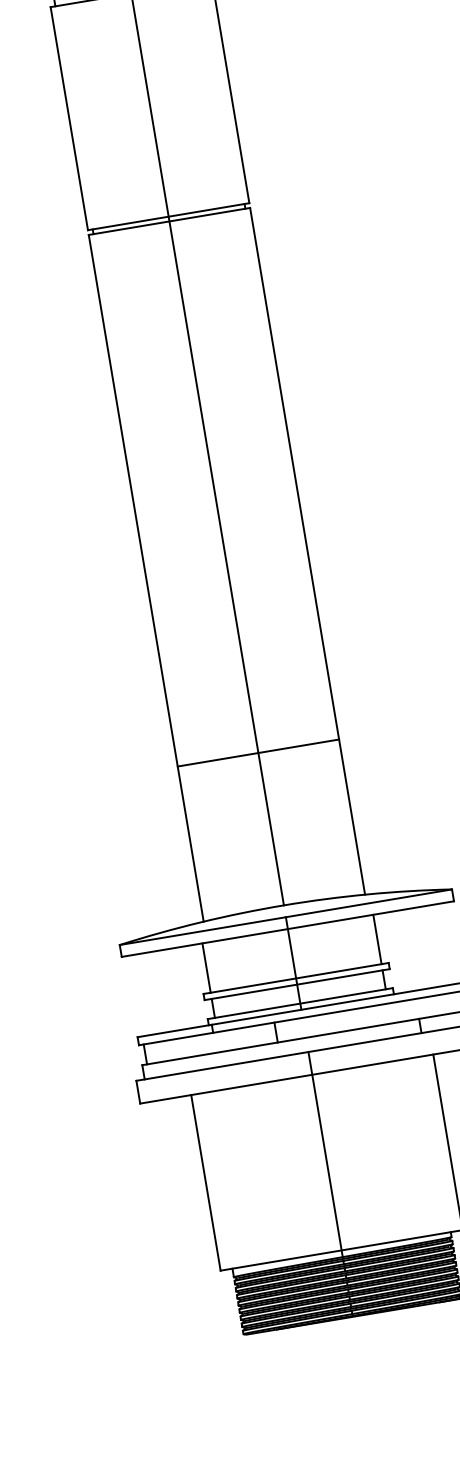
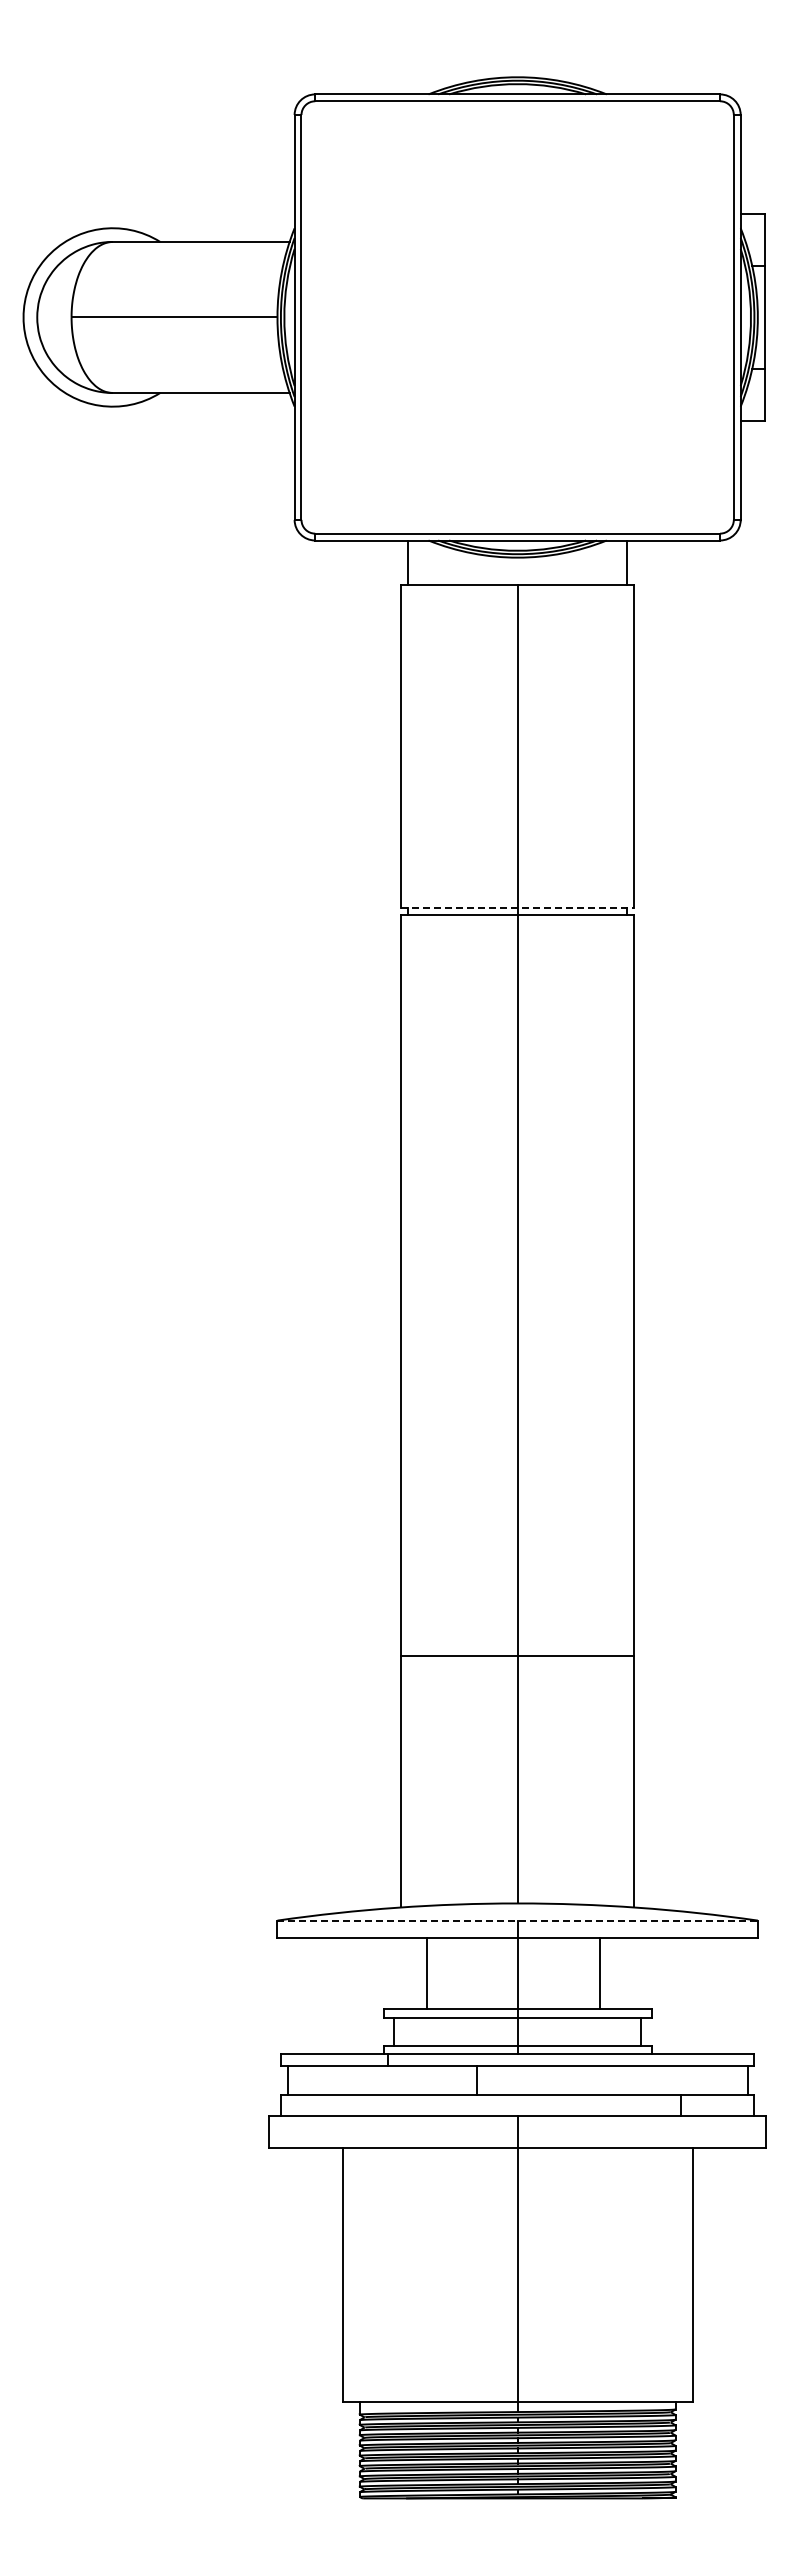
line: (168, 216) -> (517, 907), solid -> dashed
line: (258, 753) -> (517, 1656), moved
line: (286, 917) -> (518, 1920), solid -> dashed
line: (377, 939) -> (600, 1973), moved
line: (206, 968) -> (427, 1973), moved

